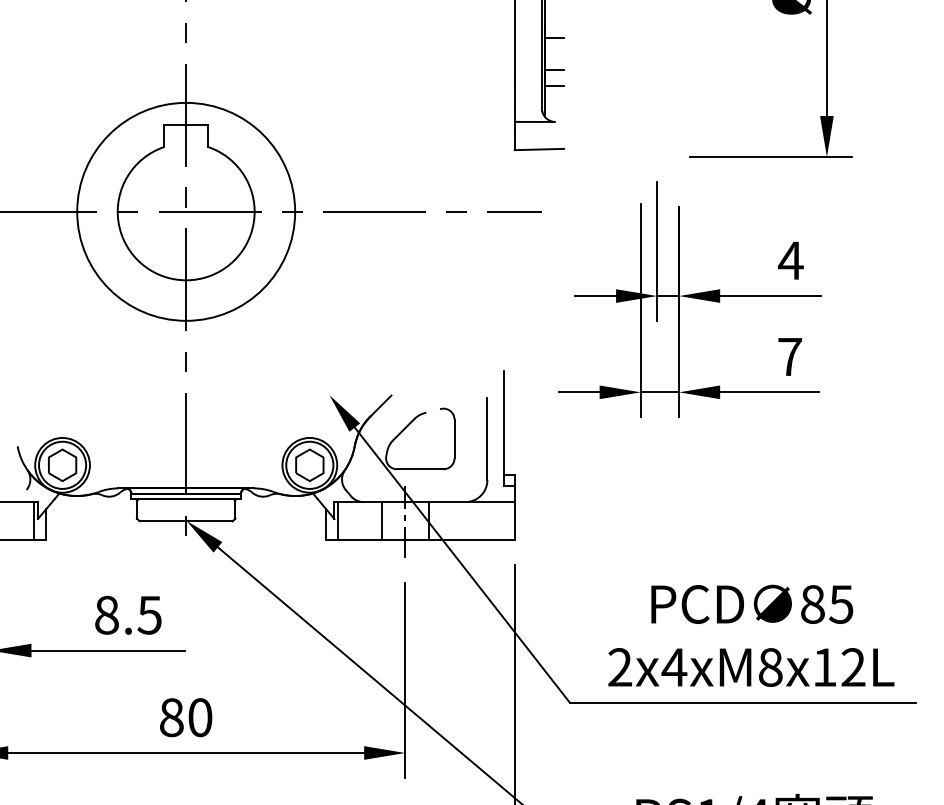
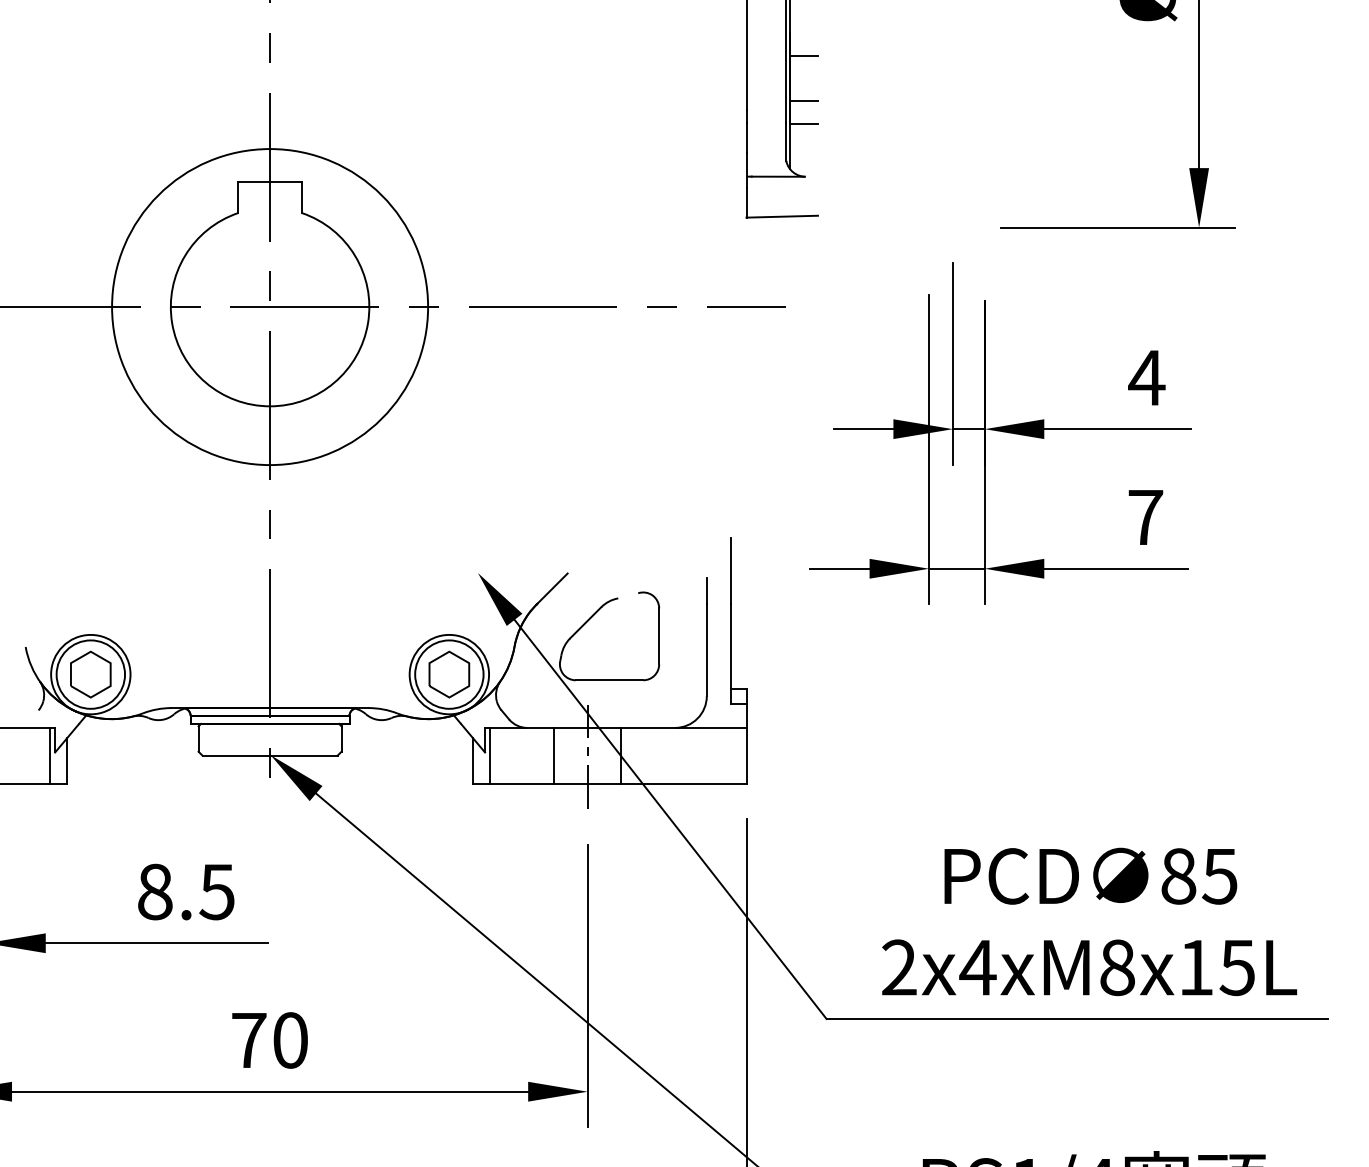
text: (853, 667) -> (1237, 967), 2x4xM8x12L -> 2x4xM8x15L
text: (171, 717) -> (248, 1040), 80 -> 70

